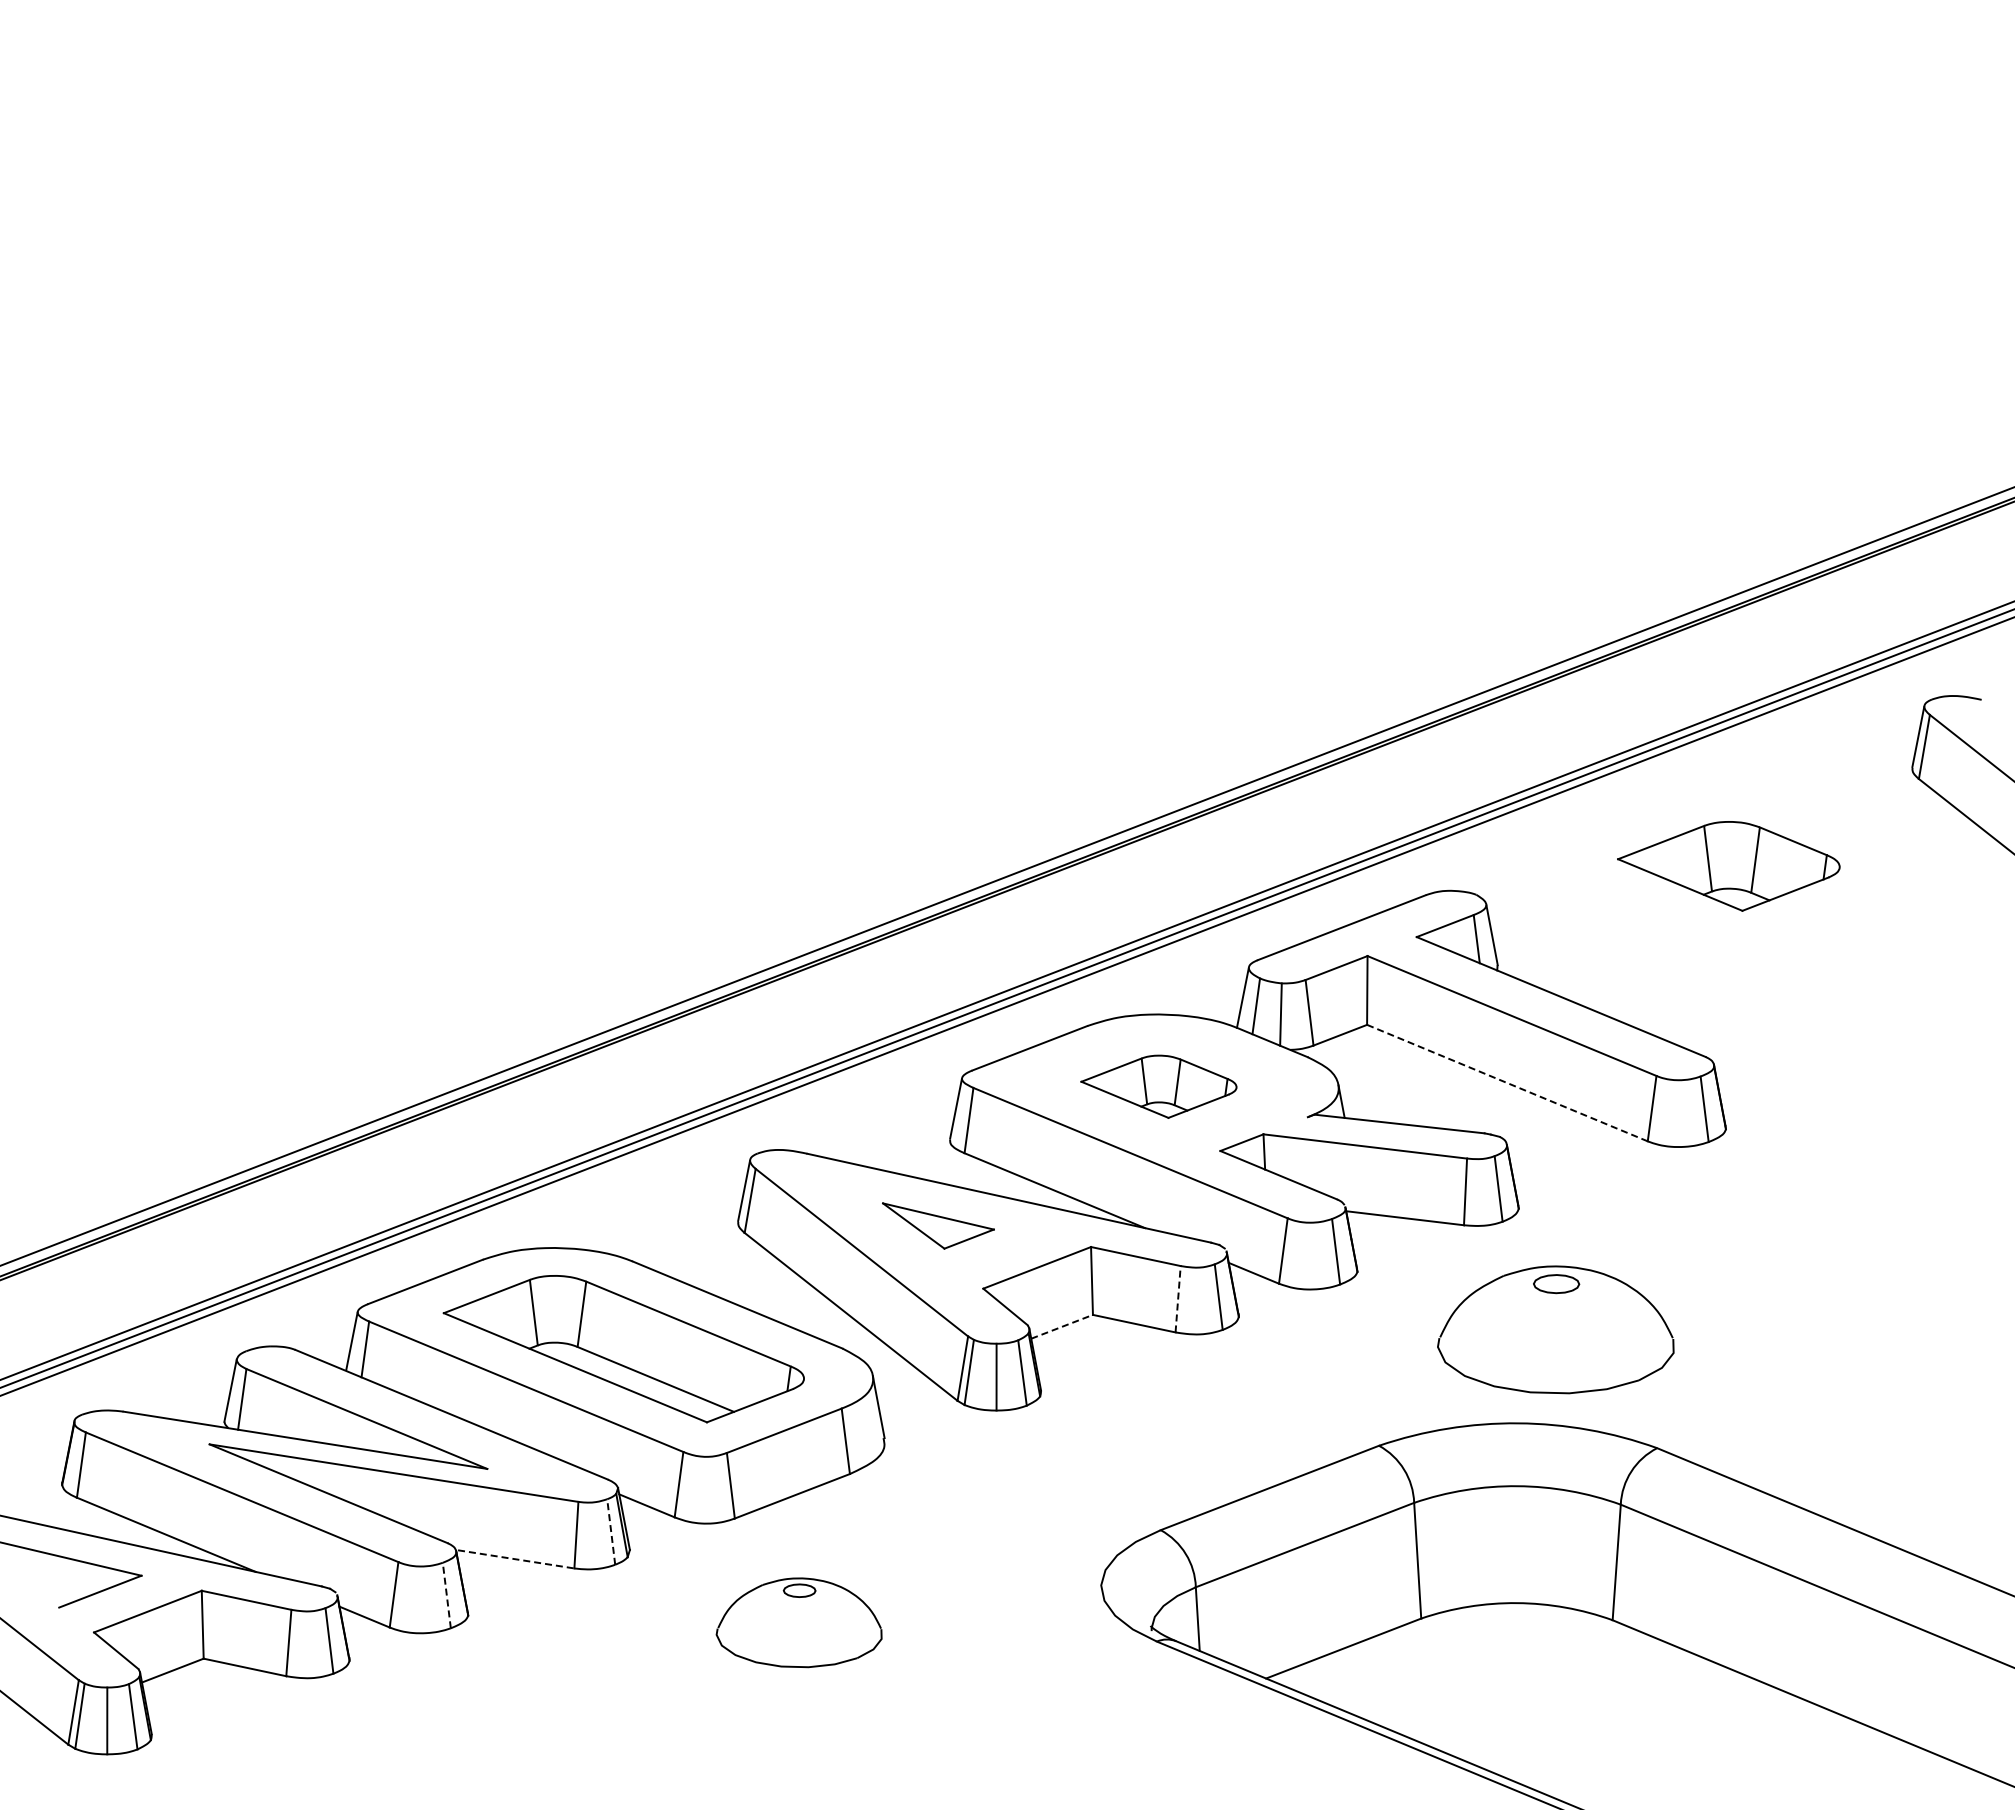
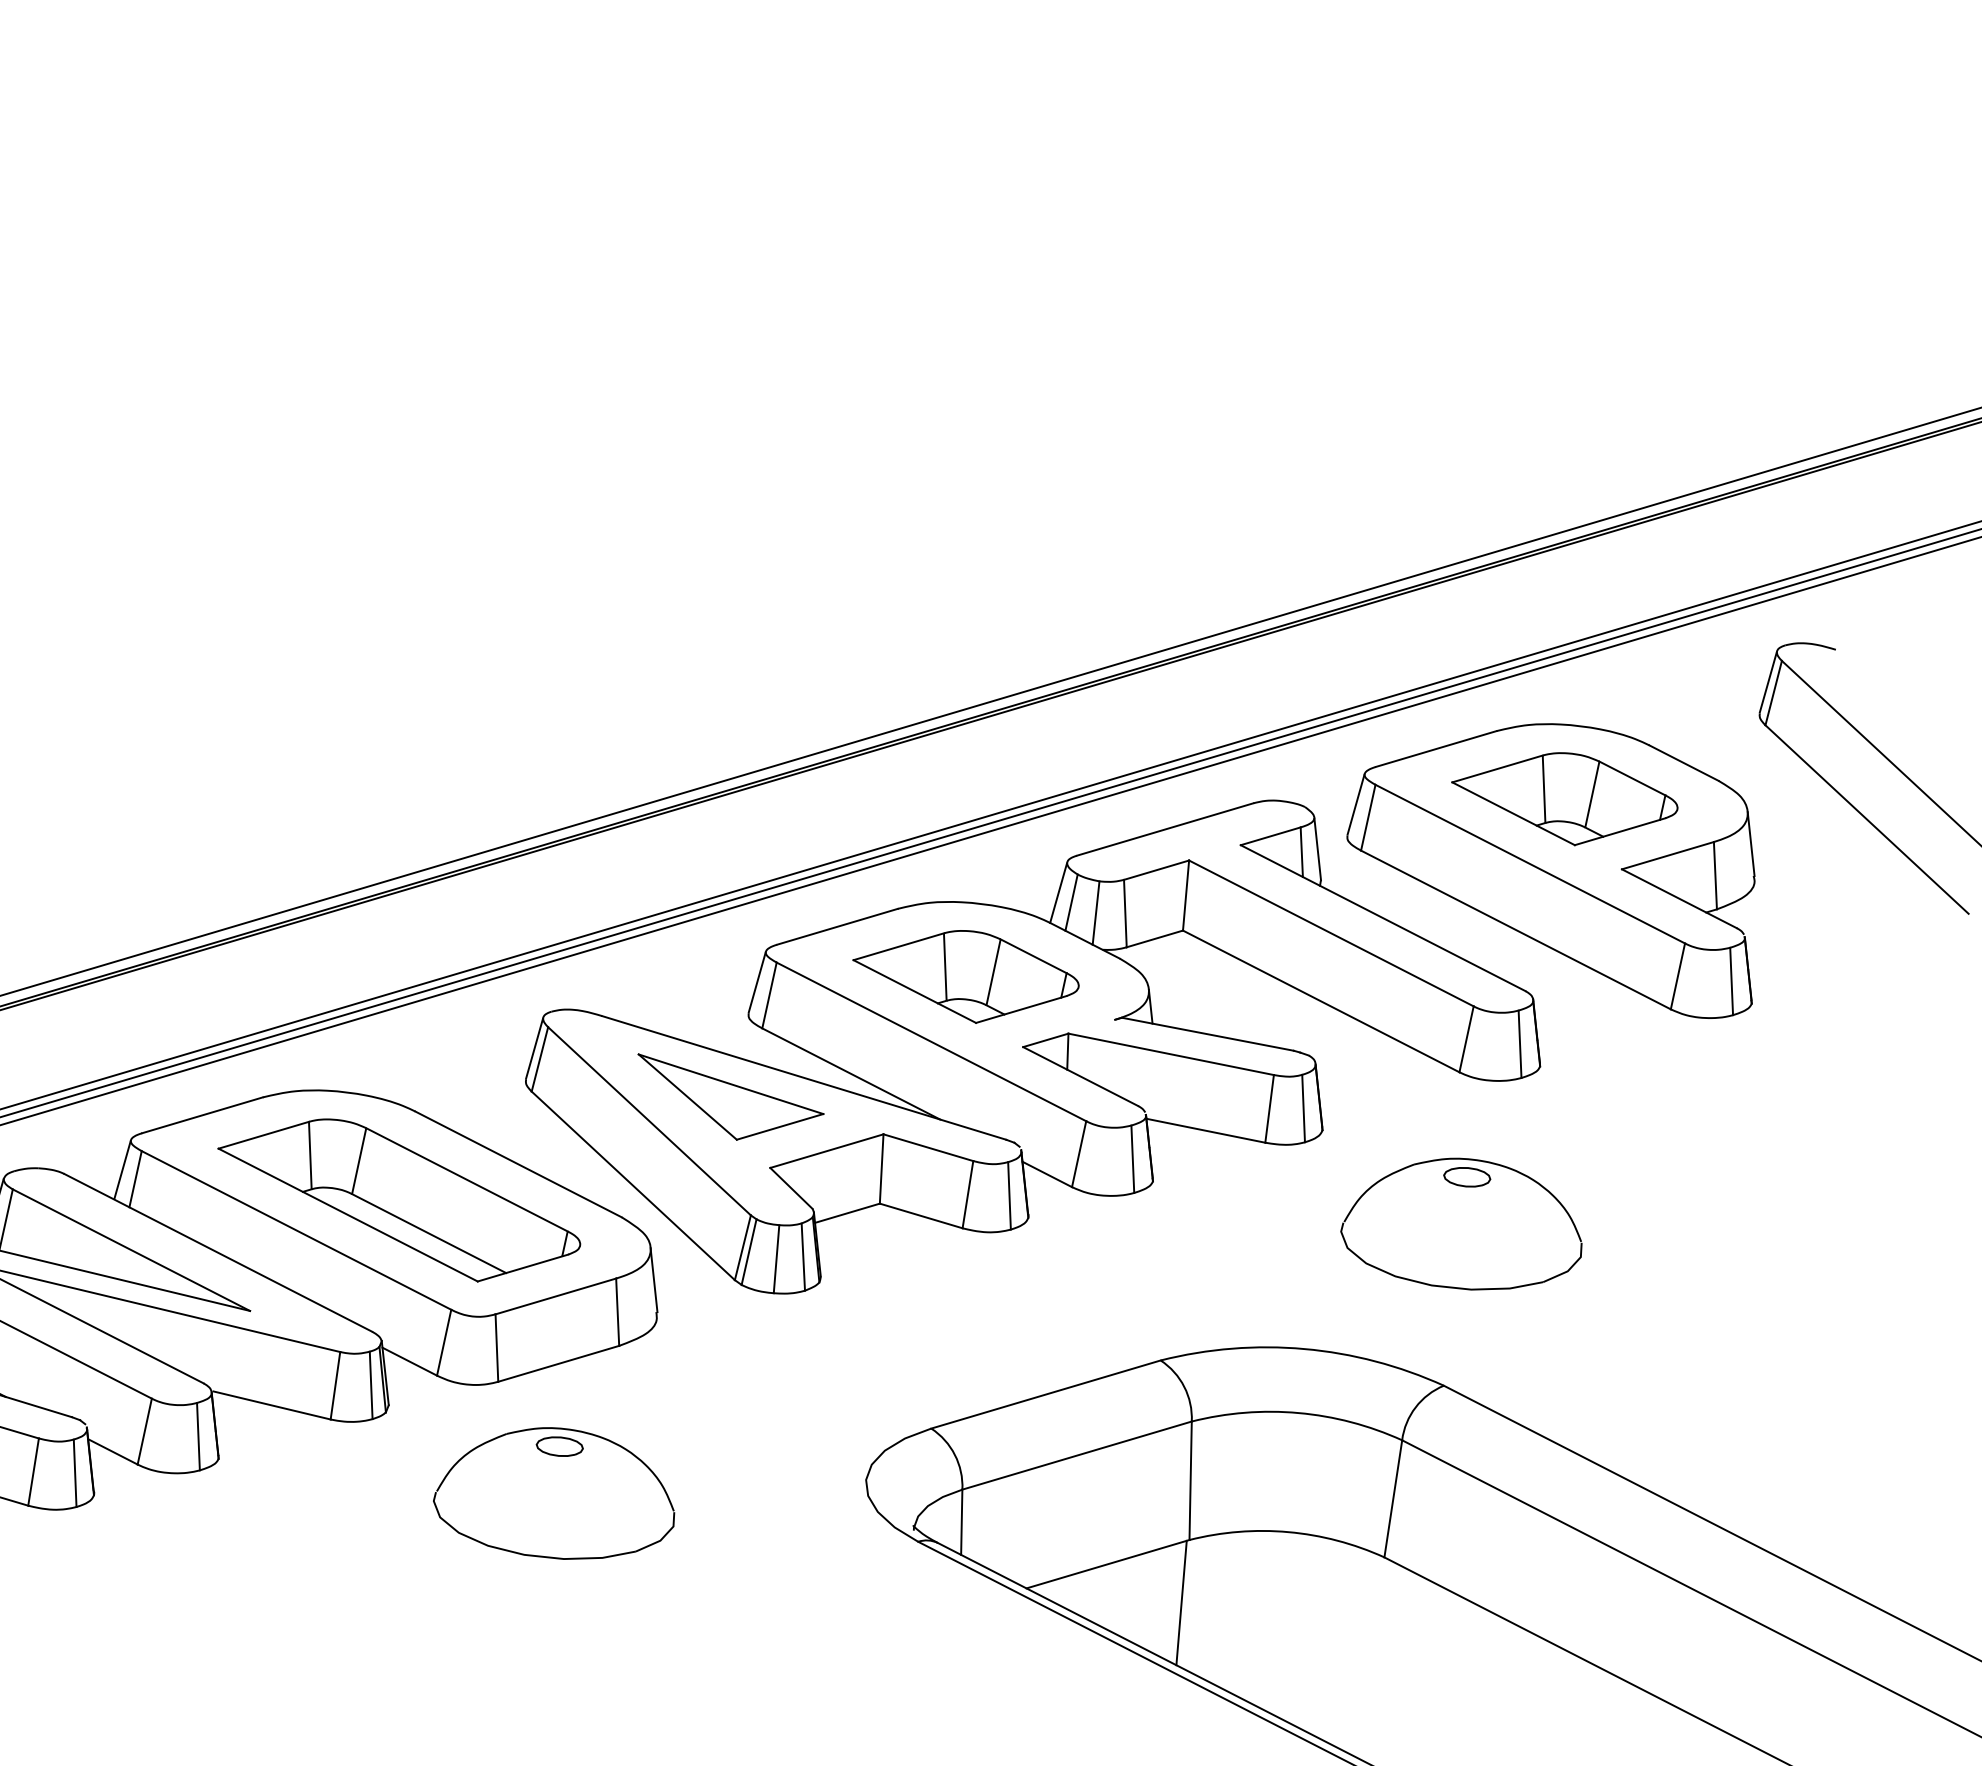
part: (1723, 931) -> (1553, 864), added
line: (1507, 1083) -> (1321, 1001), dashed -> solid
part: (1158, 1086) -> (965, 976), size x1.43
part: (938, 1225) -> (729, 1099), size x1.67
line: (1178, 1298) -> (968, 1193), dashed -> solid
line: (1062, 1326) -> (847, 1212), dashed -> solid
part: (1555, 1329) -> (1462, 1223), moved
line: (611, 1531) -> (371, 1384), dashed -> solid
line: (516, 1559) -> (272, 1405), dashed -> solid
line: (446, 1595) -> (198, 1436), dashed -> solid
part: (798, 1622) -> (554, 1492), size x1.43
line: (1418, 1680) -> (1181, 1602), added

